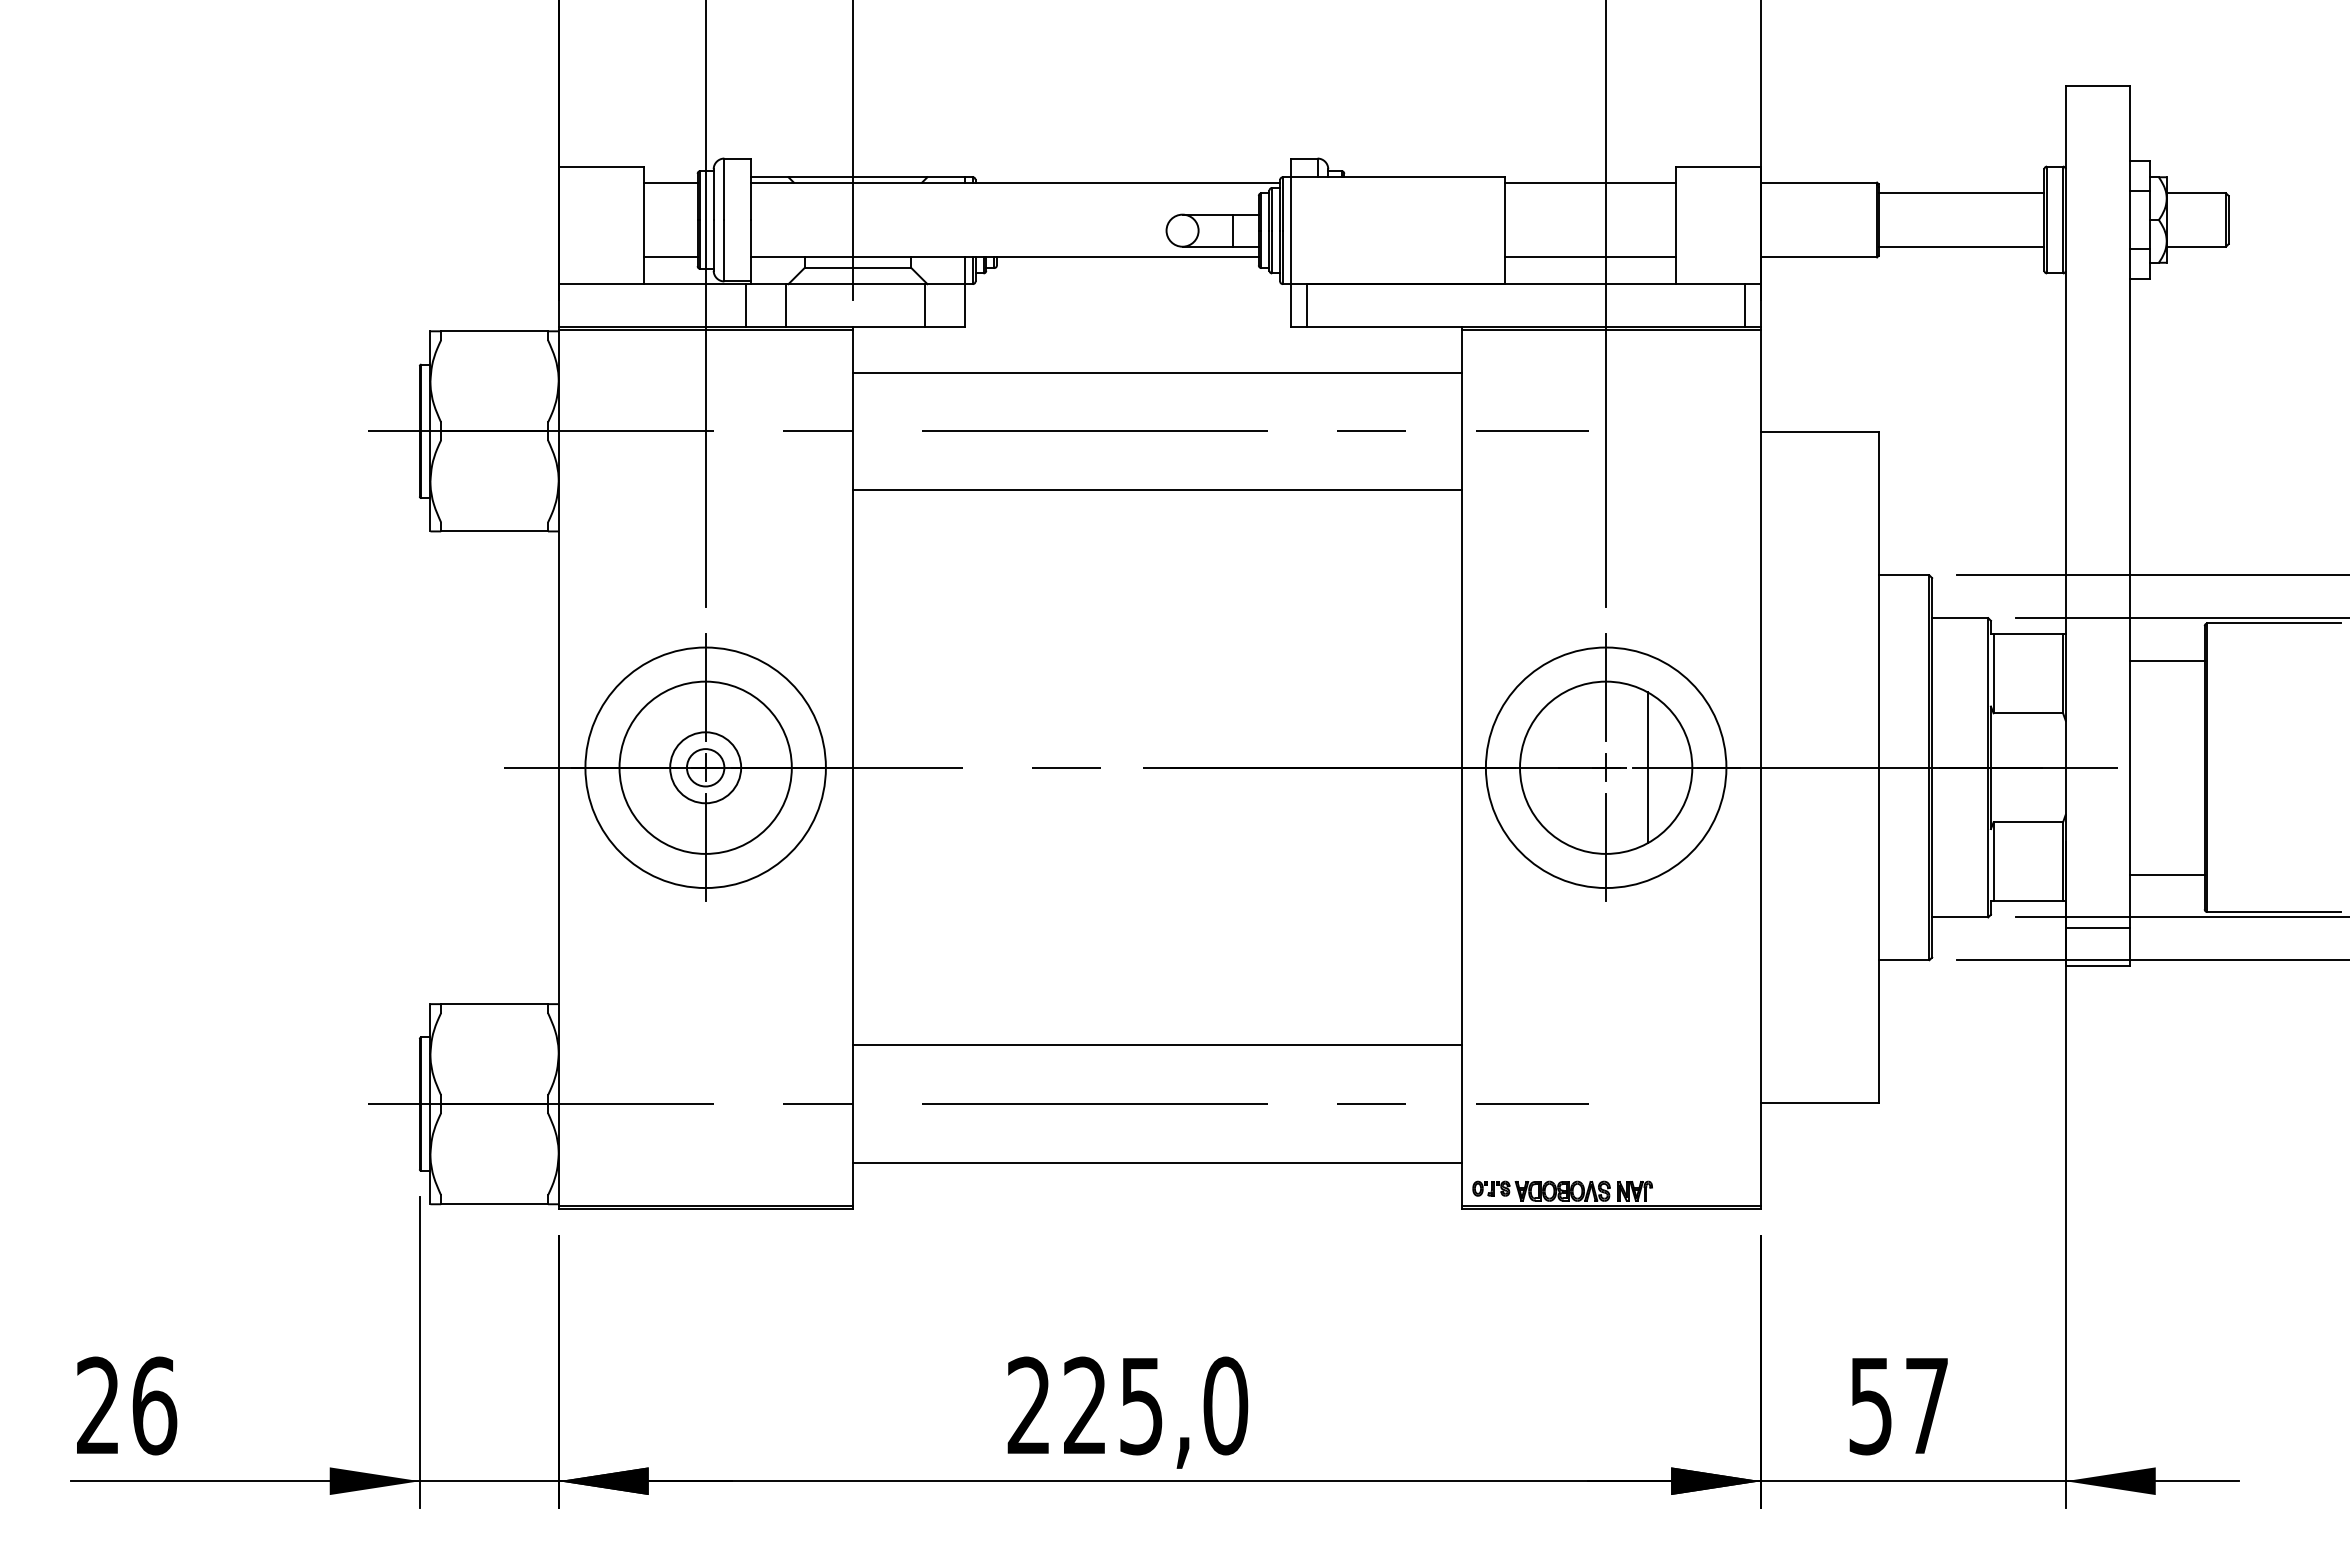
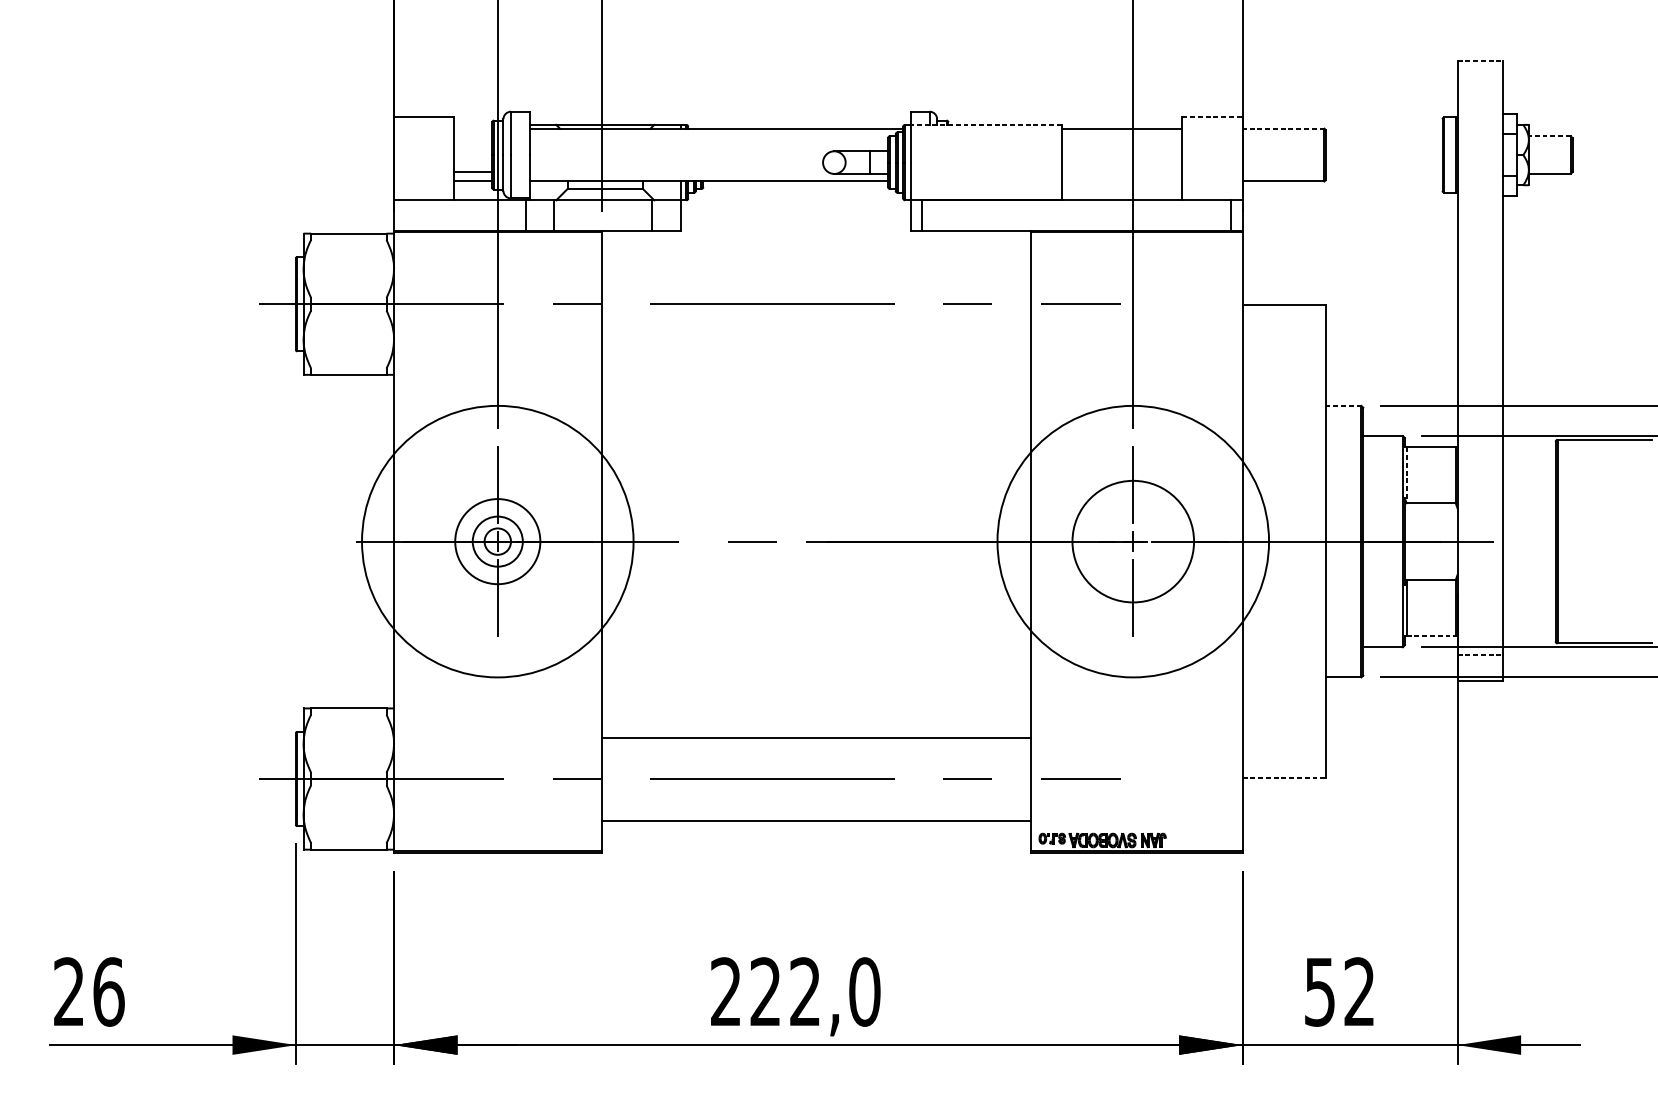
line: (2098, 86) -> (1480, 60), solid -> dashed
line: (1718, 166) -> (1212, 117), solid -> dashed
line: (1397, 177) -> (986, 125), solid -> dashed
line: (670, 182) -> (472, 171), moved
line: (1819, 182) -> (1283, 128), solid -> dashed
line: (1961, 193) -> (1384, 136), removed
line: (2196, 193) -> (1549, 136), solid -> dashed
line: (1961, 246) -> (1384, 173), removed
line: (1589, 257) -> (1121, 181), removed
line: (1156, 372) -> (815, 262), removed
line: (1156, 490) -> (815, 345), removed
line: (1903, 575) -> (1343, 405), solid -> dashed
line: (2166, 660) -> (1528, 465), removed
line: (1993, 673) -> (1406, 475), solid -> dashed
circle: (705, 767) -> (497, 541), size x0.7
circle: (705, 767) -> (497, 541), size x1.6
circle: (1605, 767) -> (1132, 541), size x1.6
line: (1647, 767) -> (1162, 541), removed
line: (2166, 874) -> (1528, 616), removed
line: (2028, 901) -> (1431, 636), solid -> dashed
line: (2098, 928) -> (1480, 655), solid -> dashed
line: (1819, 1103) -> (1283, 778), solid -> dashed
text: (1926, 1404) -> (1359, 990), 57 -> 52
text: (1141, 1405) -> (805, 991), 225,0 -> 222,0

